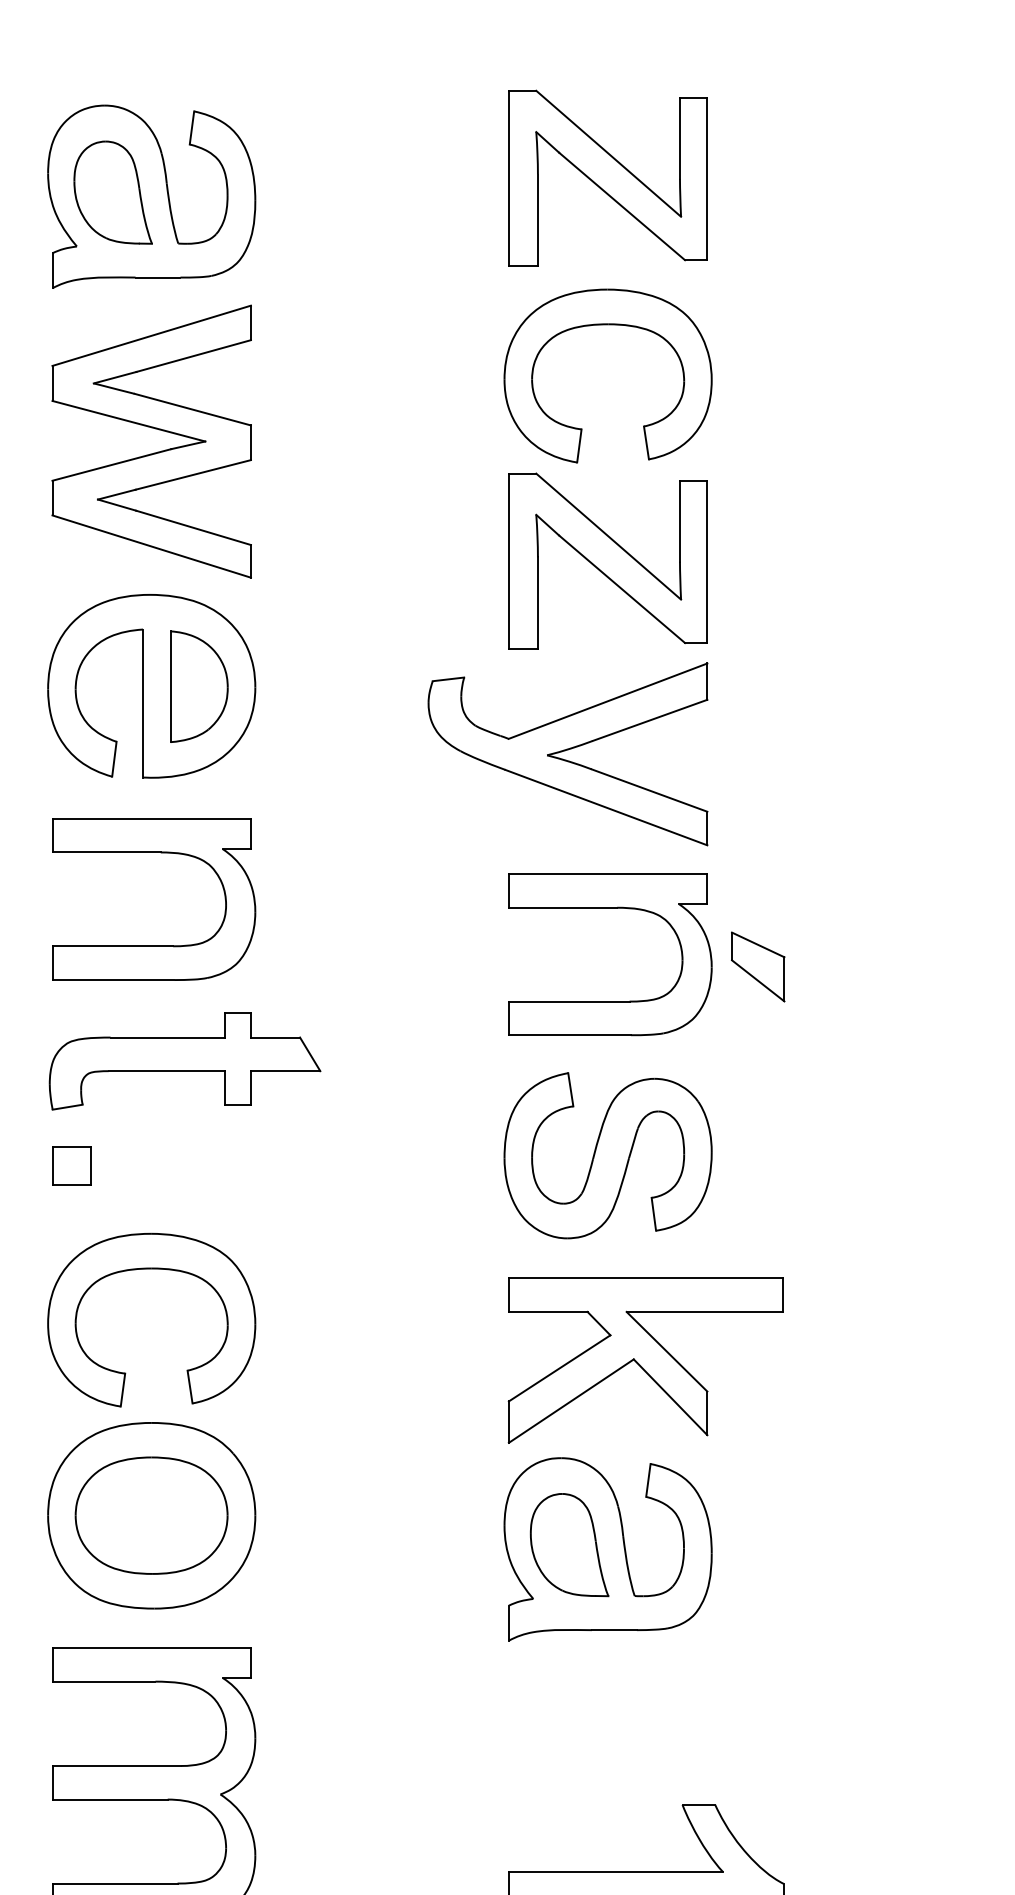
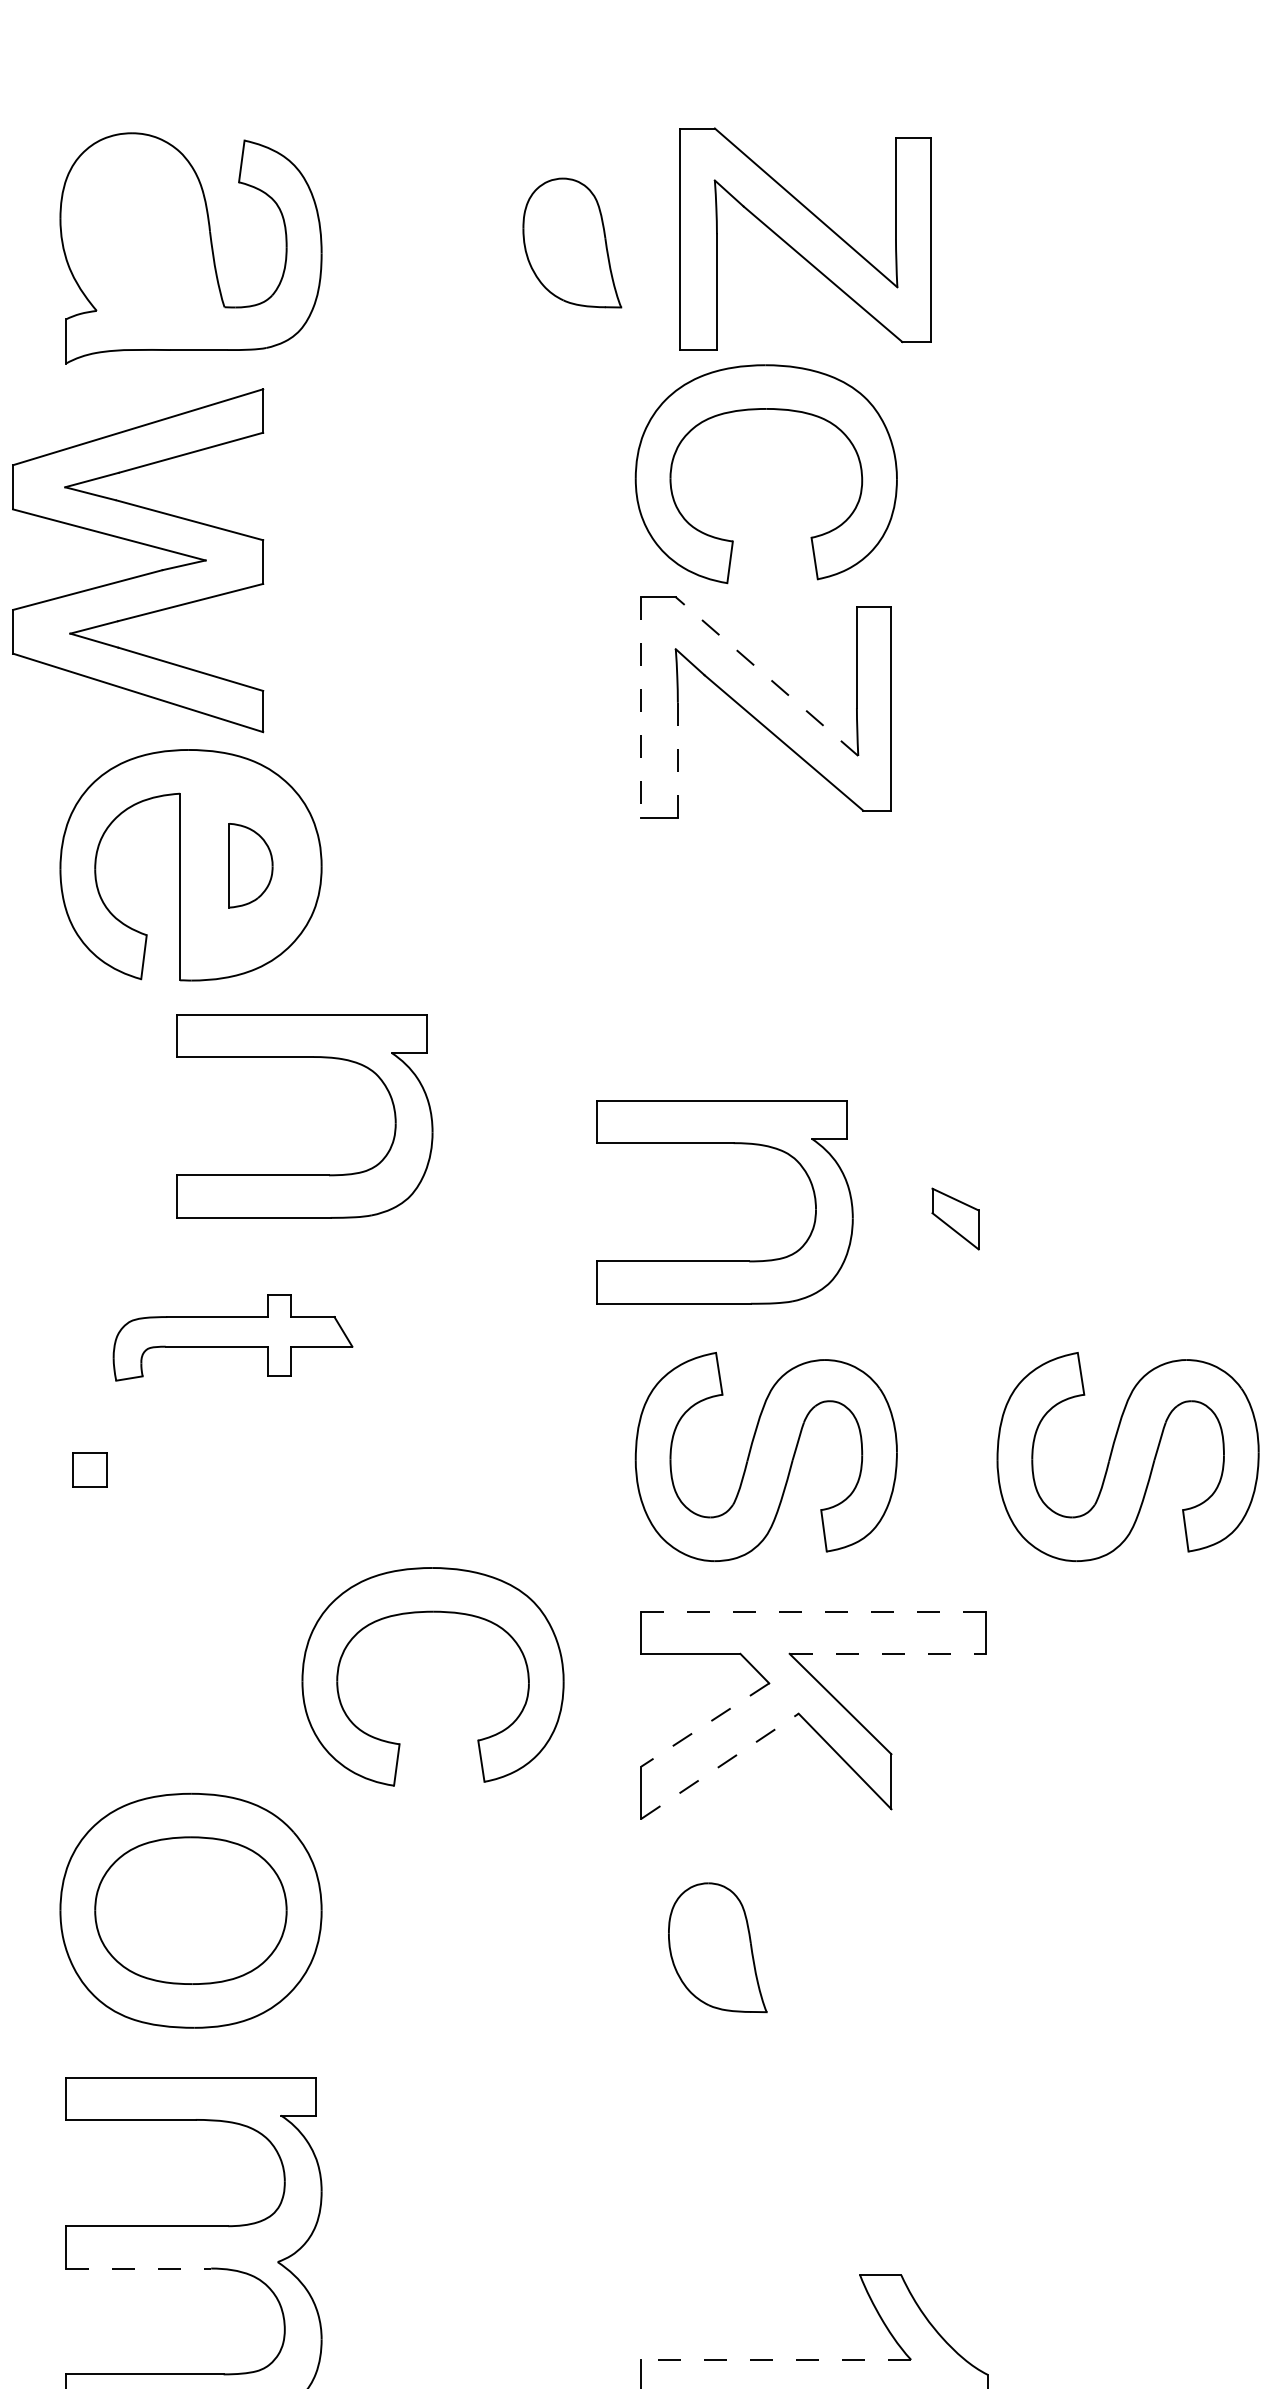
part: (607, 177) -> (804, 237), moved
part: (112, 192) -> (571, 242), moved
part: (154, 452) -> (141, 574), moved
line: (608, 536) -> (766, 676), solid -> dashed
line: (508, 561) -> (640, 707), solid -> dashed
line: (537, 603) -> (677, 760), solid -> dashed
part: (199, 686) -> (251, 865), size x0.6
part: (567, 754) -> (715, 951), removed
part: (610, 908) -> (725, 1144), moved
part: (154, 945) -> (305, 1174), moved
part: (758, 966) -> (955, 1218), size x0.7
part: (184, 1061) -> (232, 1338), size x0.7
part: (894, 1155) -> (1127, 1456), added
part: (71, 1165) -> (89, 1469), size x0.7
part: (151, 1269) -> (432, 1612), moved
line: (645, 1278) -> (813, 1611), solid -> dashed
line: (705, 1311) -> (889, 1653), solid -> dashed
line: (559, 1368) -> (705, 1725), solid -> dashed
line: (571, 1400) -> (720, 1765), solid -> dashed
part: (607, 1549) -> (765, 1953), removed
line: (110, 1799) -> (139, 2268), solid -> dashed
line: (615, 1872) -> (775, 2360), solid -> dashed

